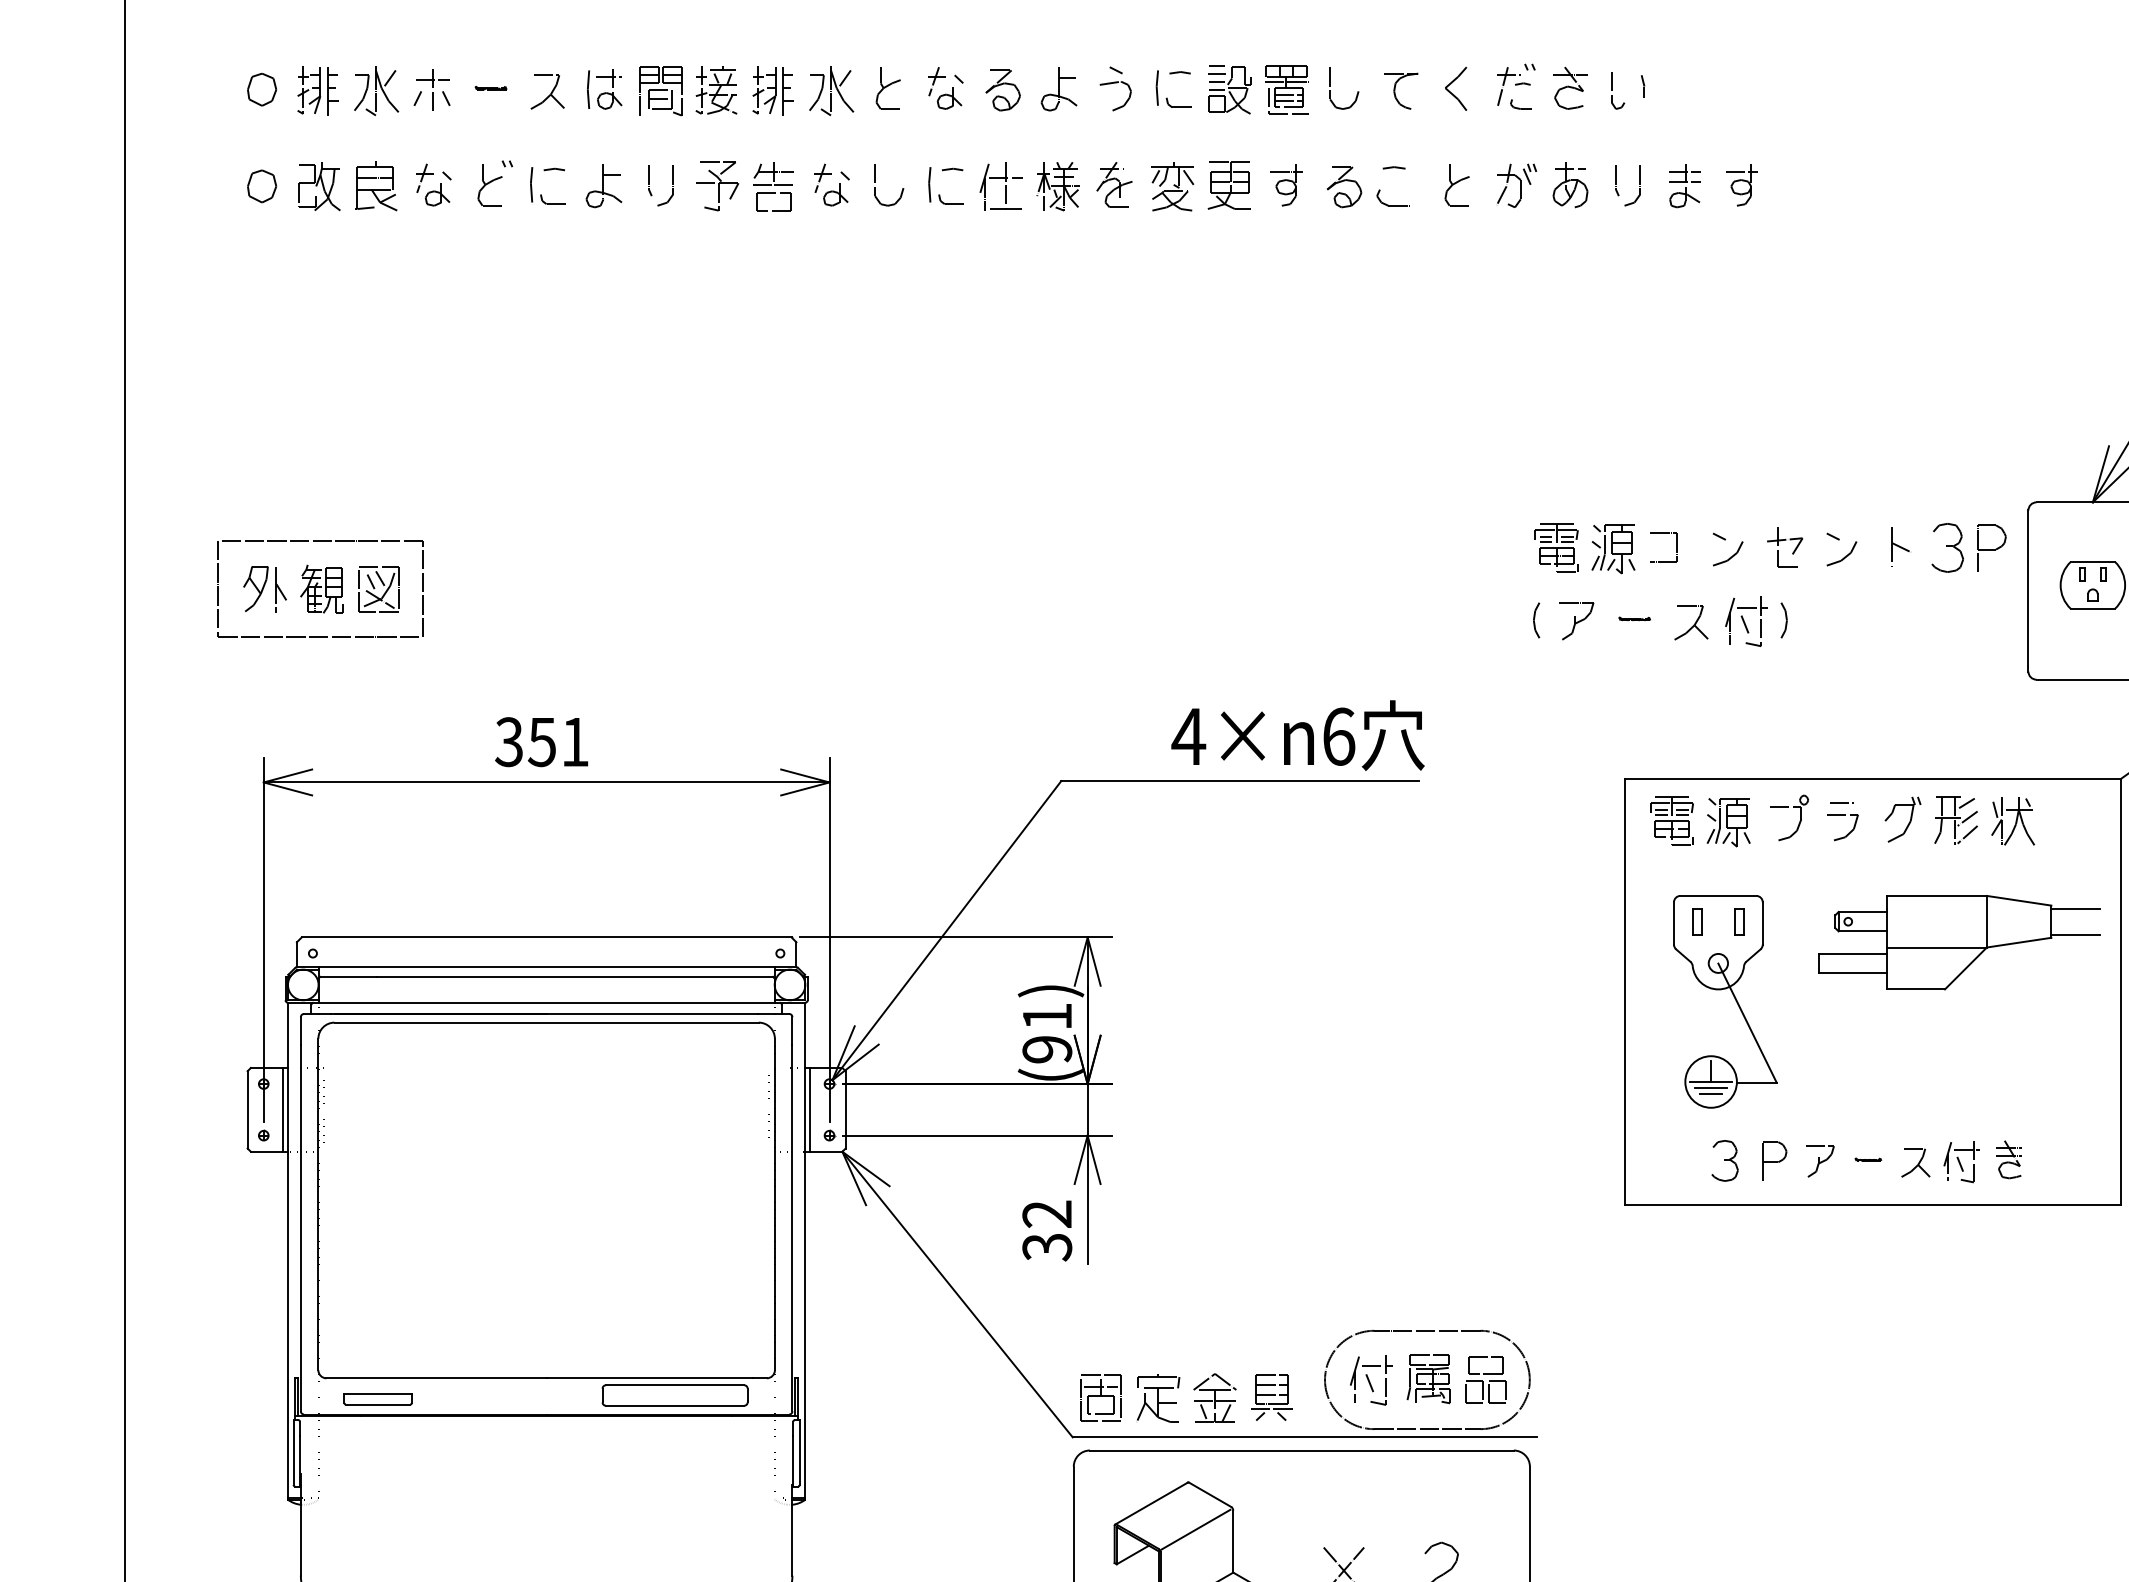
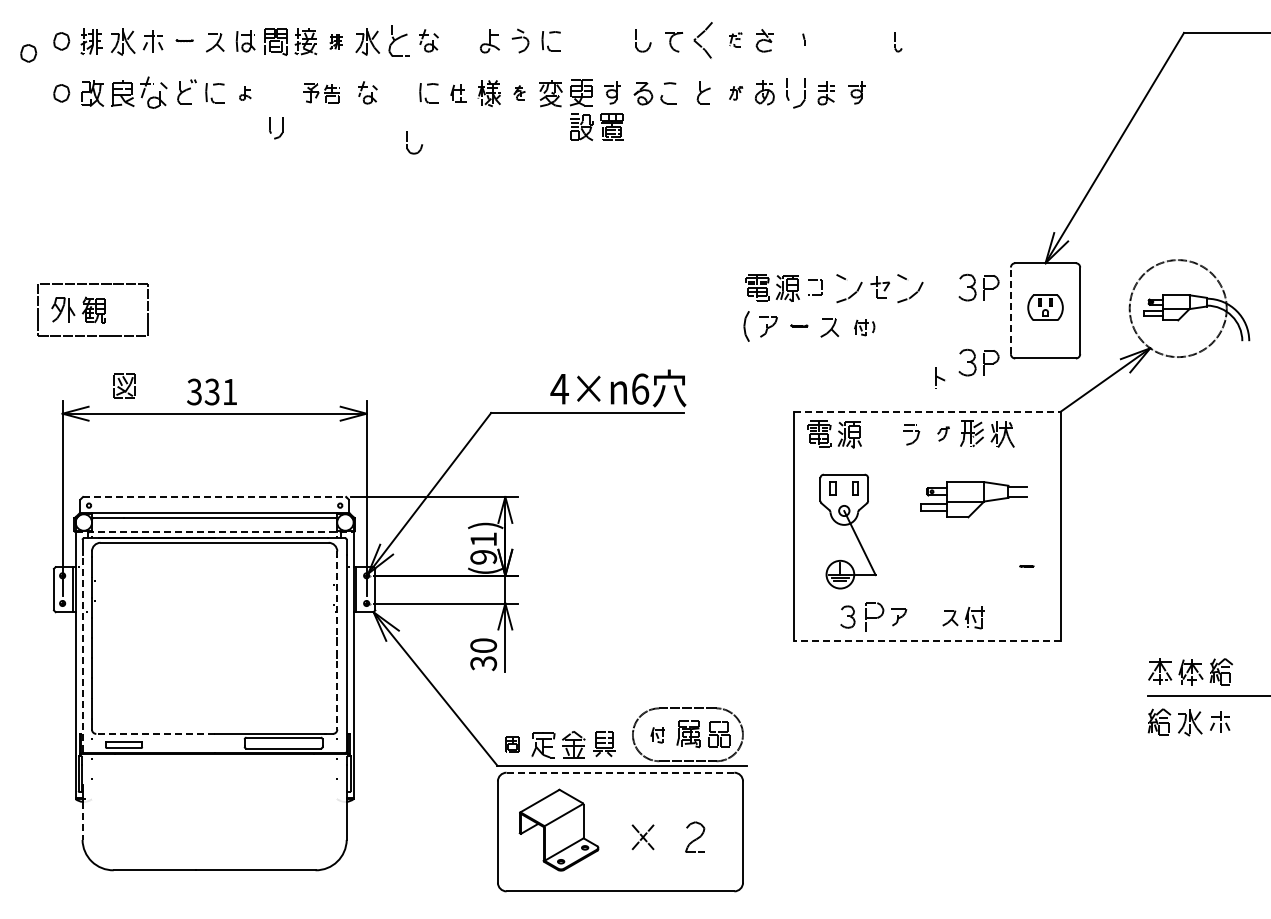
part: (1515, 86) -> (735, 39), size x0.6
part: (888, 87) -> (398, 40), size x1.4
part: (1257, 87) -> (596, 126), moved
part: (1456, 87) -> (703, 40), size x1.6
part: (773, 89) -> (336, 41), size x0.6
part: (1002, 89) -> (459, 41), removed
part: (1618, 91) -> (898, 42), moved
part: (200, 112) -> (28, 53), added
part: (875, 182) -> (407, 141), moved
part: (432, 184) -> (153, 92), size x1.4
part: (1113, 184) -> (519, 92), size x0.6
part: (604, 186) -> (245, 93), size x0.6
part: (661, 186) -> (276, 128), moved
part: (745, 186) -> (321, 93), size x0.7
part: (1000, 186) -> (458, 93), size x0.7
part: (1517, 186) -> (736, 93), size x0.6
part: (1627, 186) -> (795, 93), size x1.4
part: (1901, 545) -> (940, 377), moved
part: (1728, 549) -> (849, 288), size x1.6
part: (1841, 549) -> (910, 288), size x1.6
part: (378, 588) -> (124, 385), moved
line: (2027, 590) -> (1010, 310), solid -> dashed
part: (1536, 620) -> (746, 326), size x1.6
part: (1755, 622) -> (864, 327), size x0.6
part: (1968, 687) -> (978, 362), added
text: (542, 741) -> (212, 391), 351 -> 331
line: (1873, 778) -> (927, 411), solid -> dashed
part: (1789, 817) -> (882, 432), removed
part: (1902, 819) -> (943, 433), size x0.6
line: (546, 936) -> (214, 496), solid -> dashed
part: (1958, 942) -> (973, 499), size x0.7
line: (548, 1003) -> (215, 532), solid -> dashed
part: (1774, 1159) -> (874, 616), size x1.4
line: (1867, 1159) -> (1026, 566), moved
part: (2009, 1159) -> (1000, 616), removed
line: (775, 1206) -> (337, 641), solid -> dashed
line: (1871, 1206) -> (926, 641), solid -> dashed
text: (1046, 1213) -> (483, 645), 32 -> 30
line: (300, 1226) -> (82, 652), solid -> dashed
line: (434, 1377) -> (154, 733), solid -> dashed
part: (1370, 1379) -> (657, 734), size x0.6
part: (1100, 1398) -> (512, 744), size x0.6
line: (1301, 1450) -> (620, 772), solid -> dashed
line: (300, 1541) -> (82, 821), solid -> dashed

